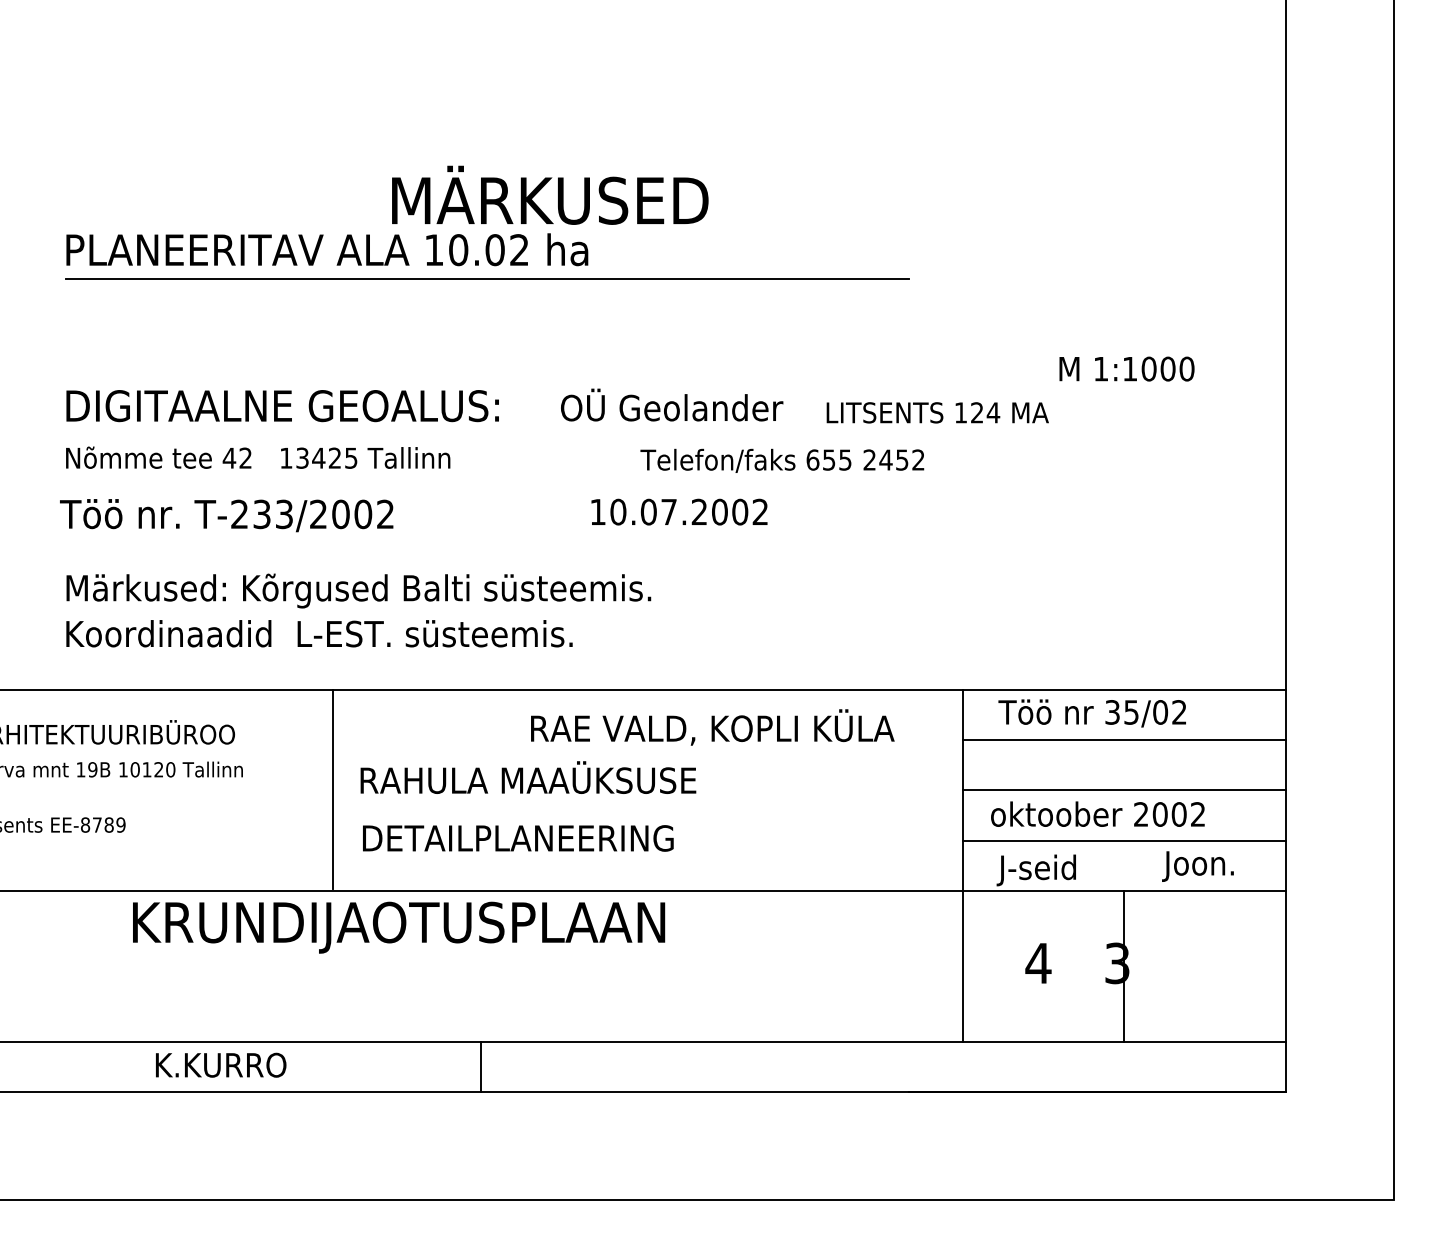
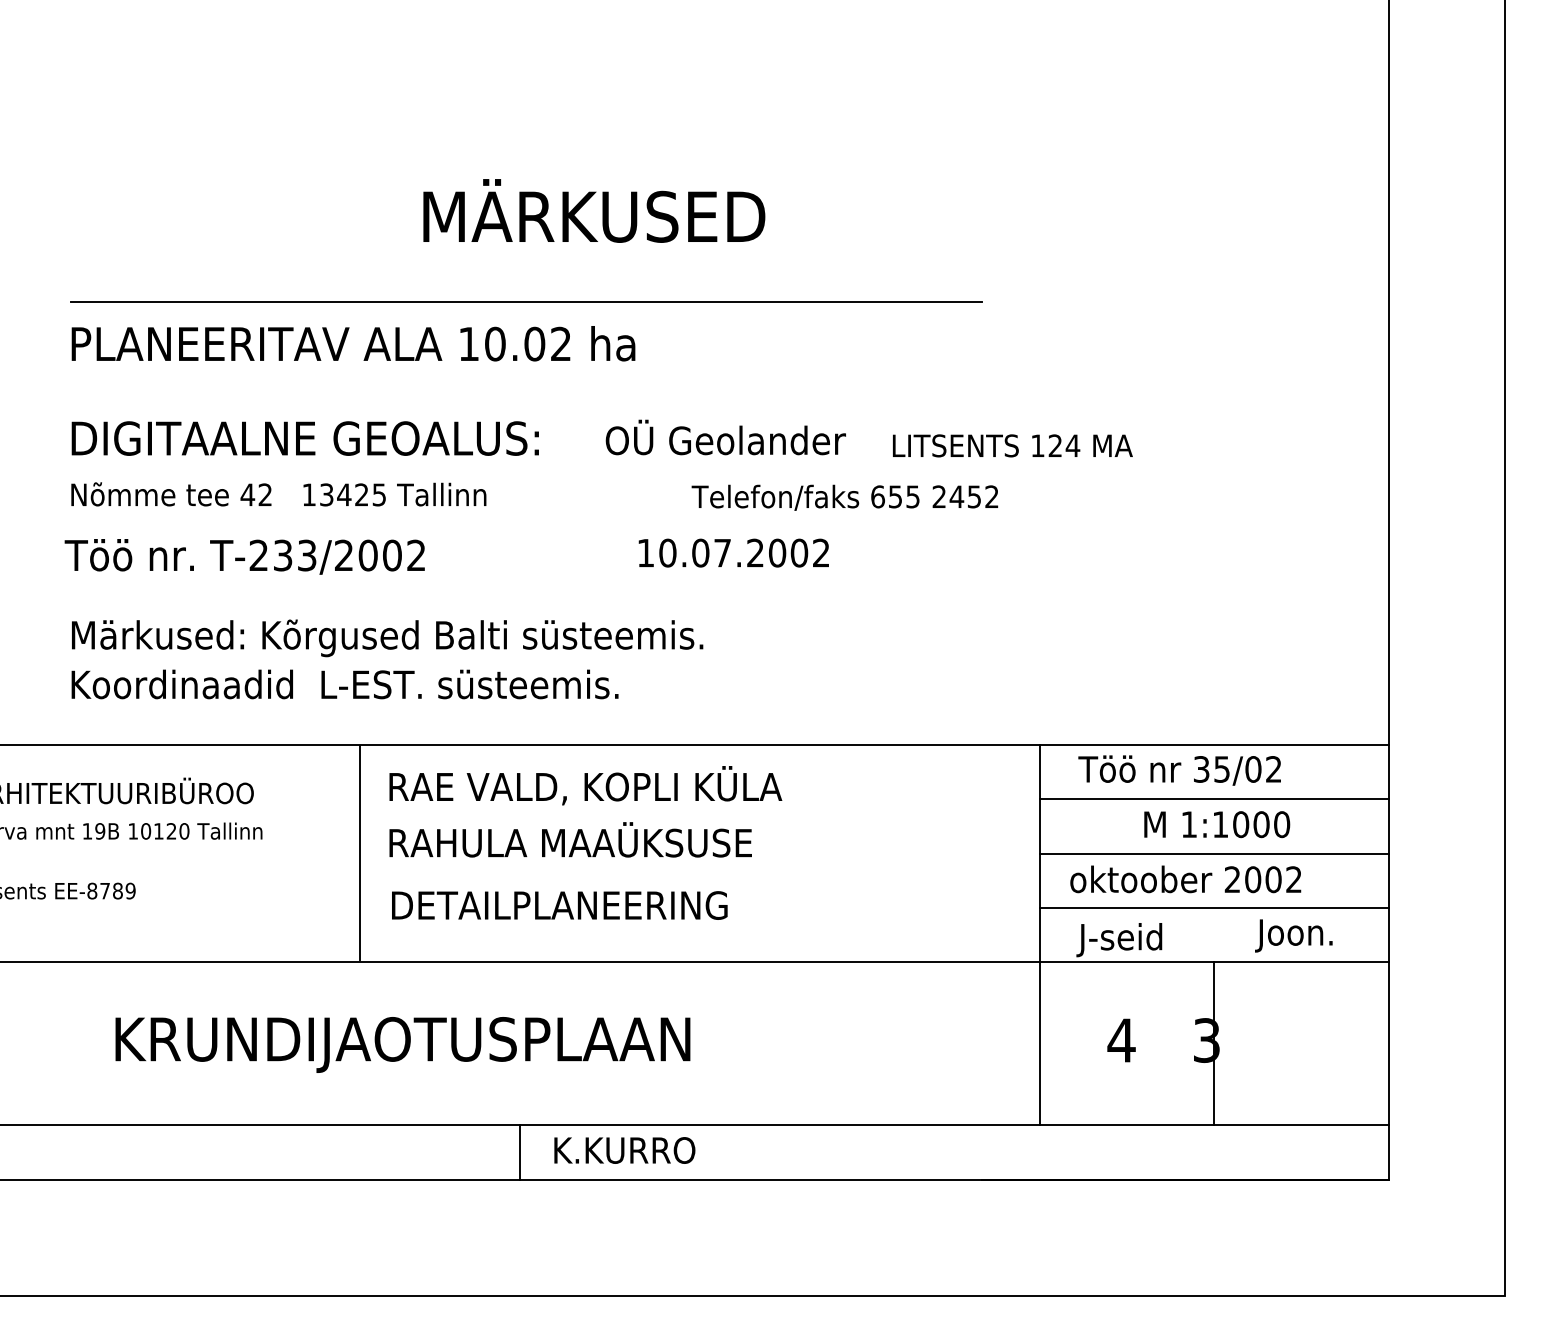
text: (327, 249) -> (353, 343), moved
text: (1127, 368) -> (1217, 824), moved
text: (712, 727) -> (585, 785), moved
text: (398, 927) -> (402, 1044), moved
text: (220, 1065) -> (624, 1150), moved

